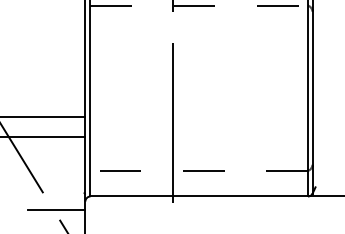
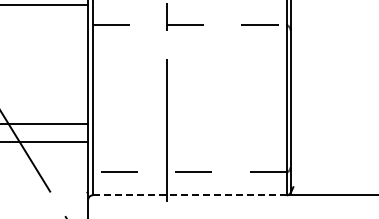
line: (199, 196) -> (189, 195), solid -> dashed
line: (56, 210) -> (62, 207), removed

